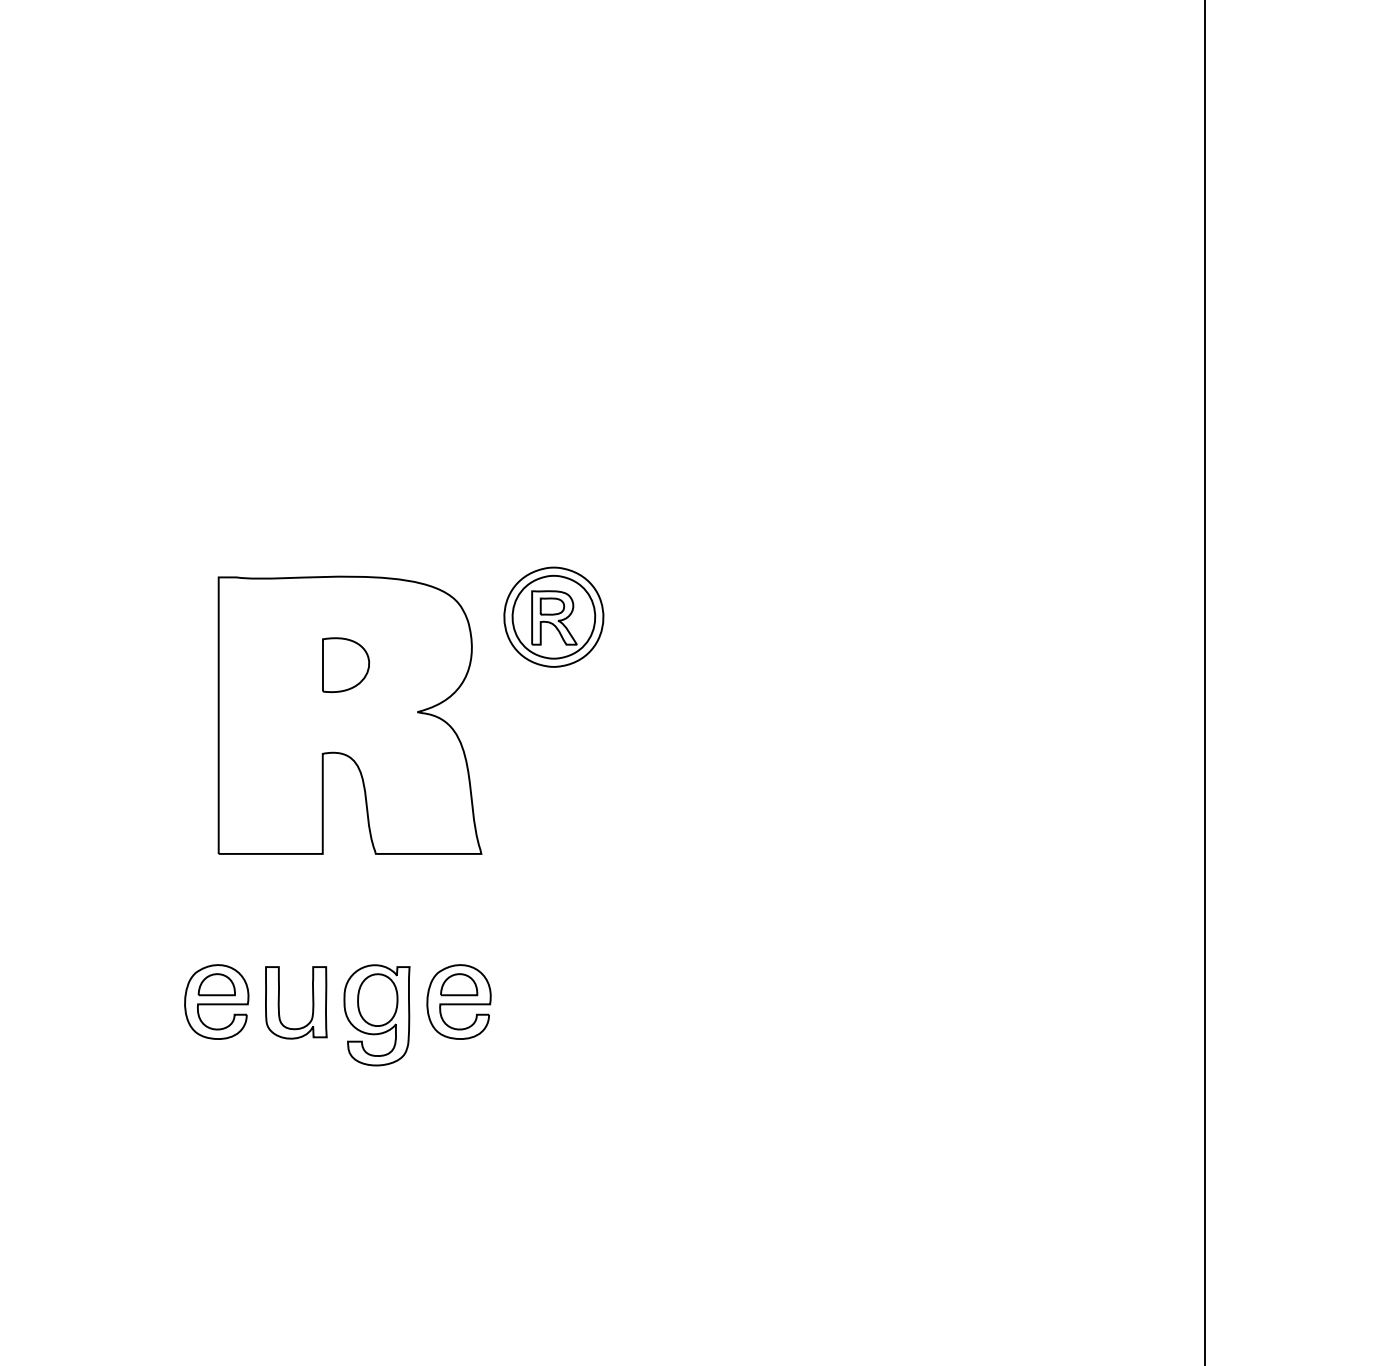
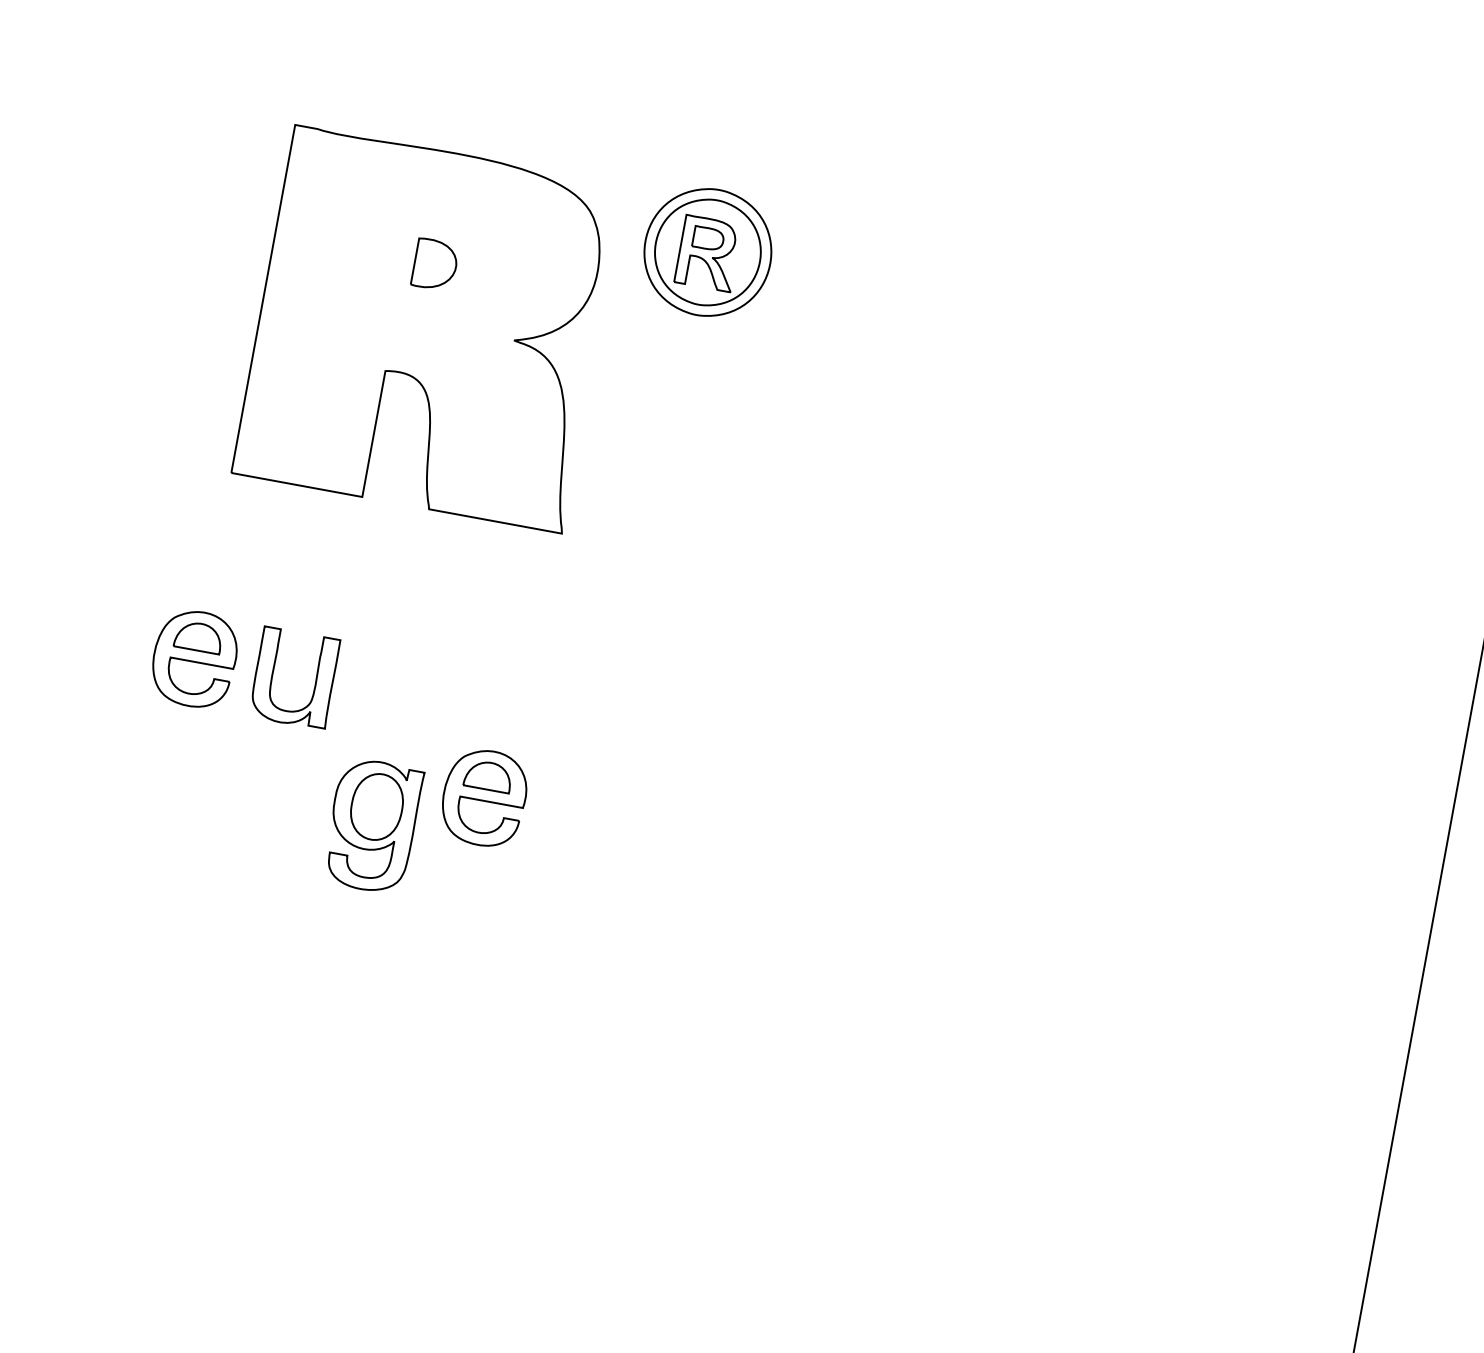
part: (346, 665) -> (435, 265), size x0.7
part: (458, 1001) -> (483, 797), moved
part: (376, 1015) -> (371, 826), moved

